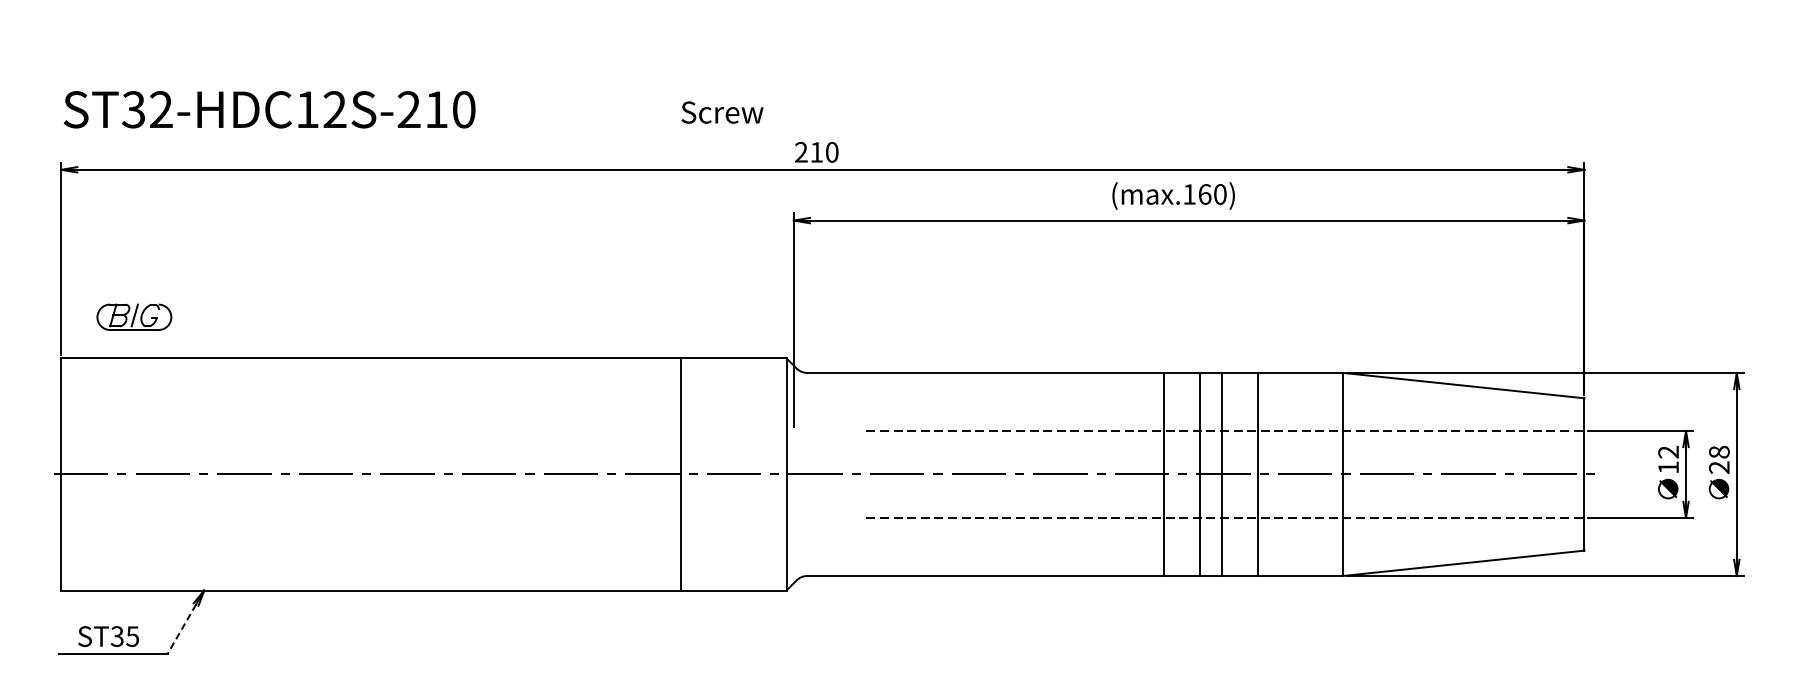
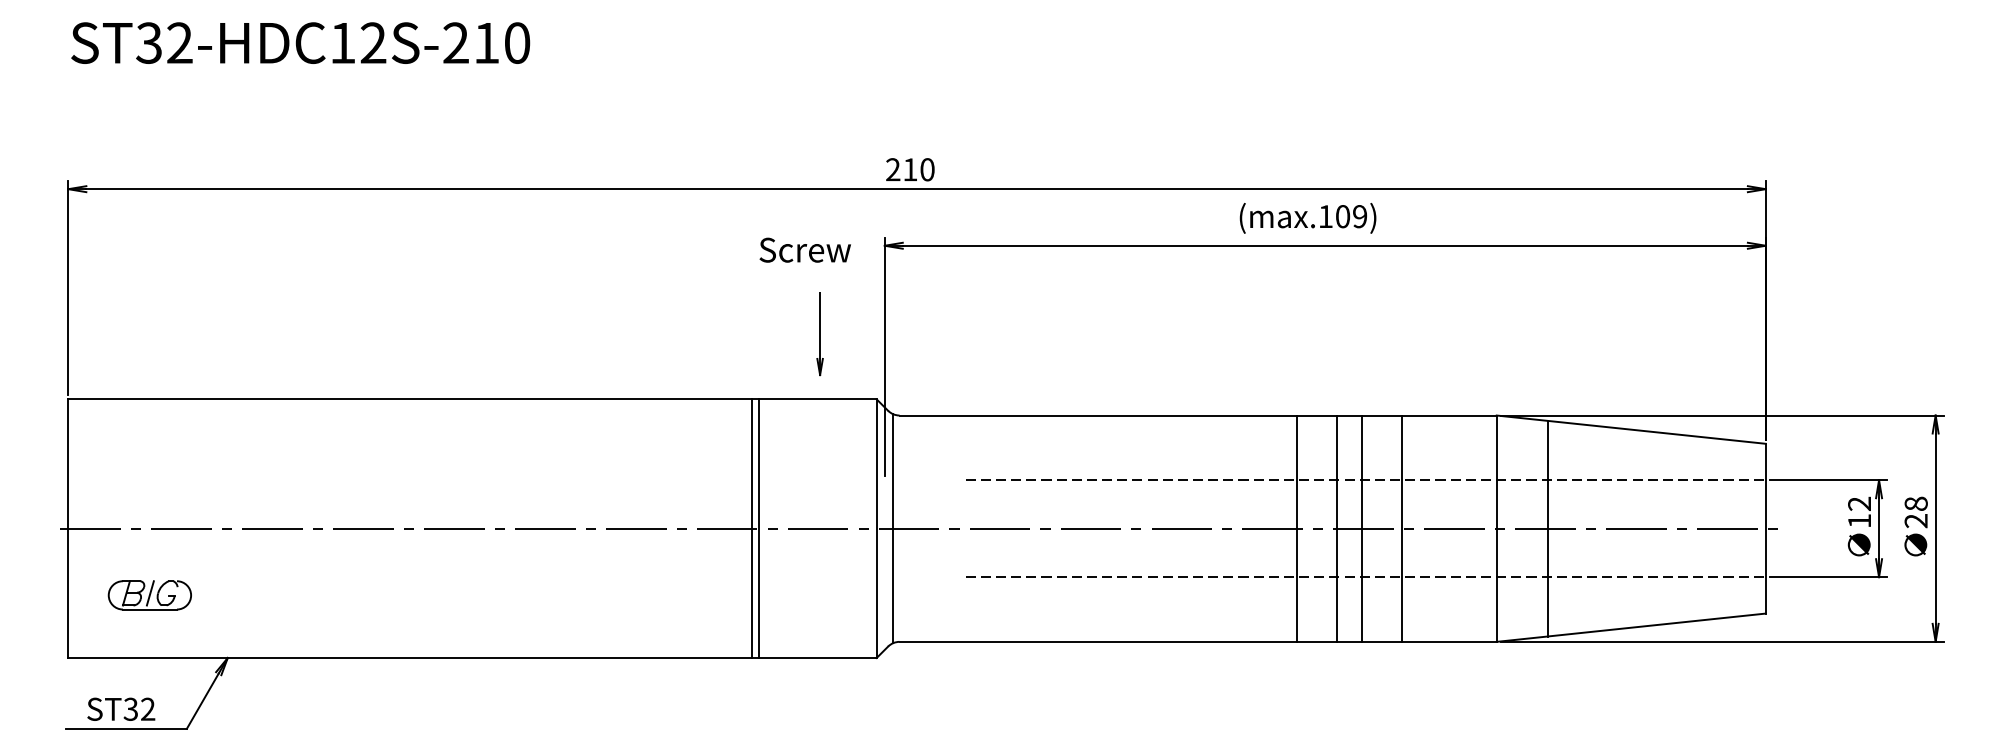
text: (269, 109) -> (300, 42), moved
text: (722, 112) -> (805, 250), moved
text: (1212, 194) -> (1351, 216), (max.160) -> (max.109)
part: (735, 299) -> (819, 333), added
part: (134, 316) -> (150, 594), moved
line: (674, 474) -> (751, 528), added
line: (801, 474) -> (893, 528), added
line: (1388, 474) -> (1547, 528), added
line: (181, 629) -> (202, 701), dashed -> solid
text: (132, 636) -> (147, 709), ST35 -> ST32

